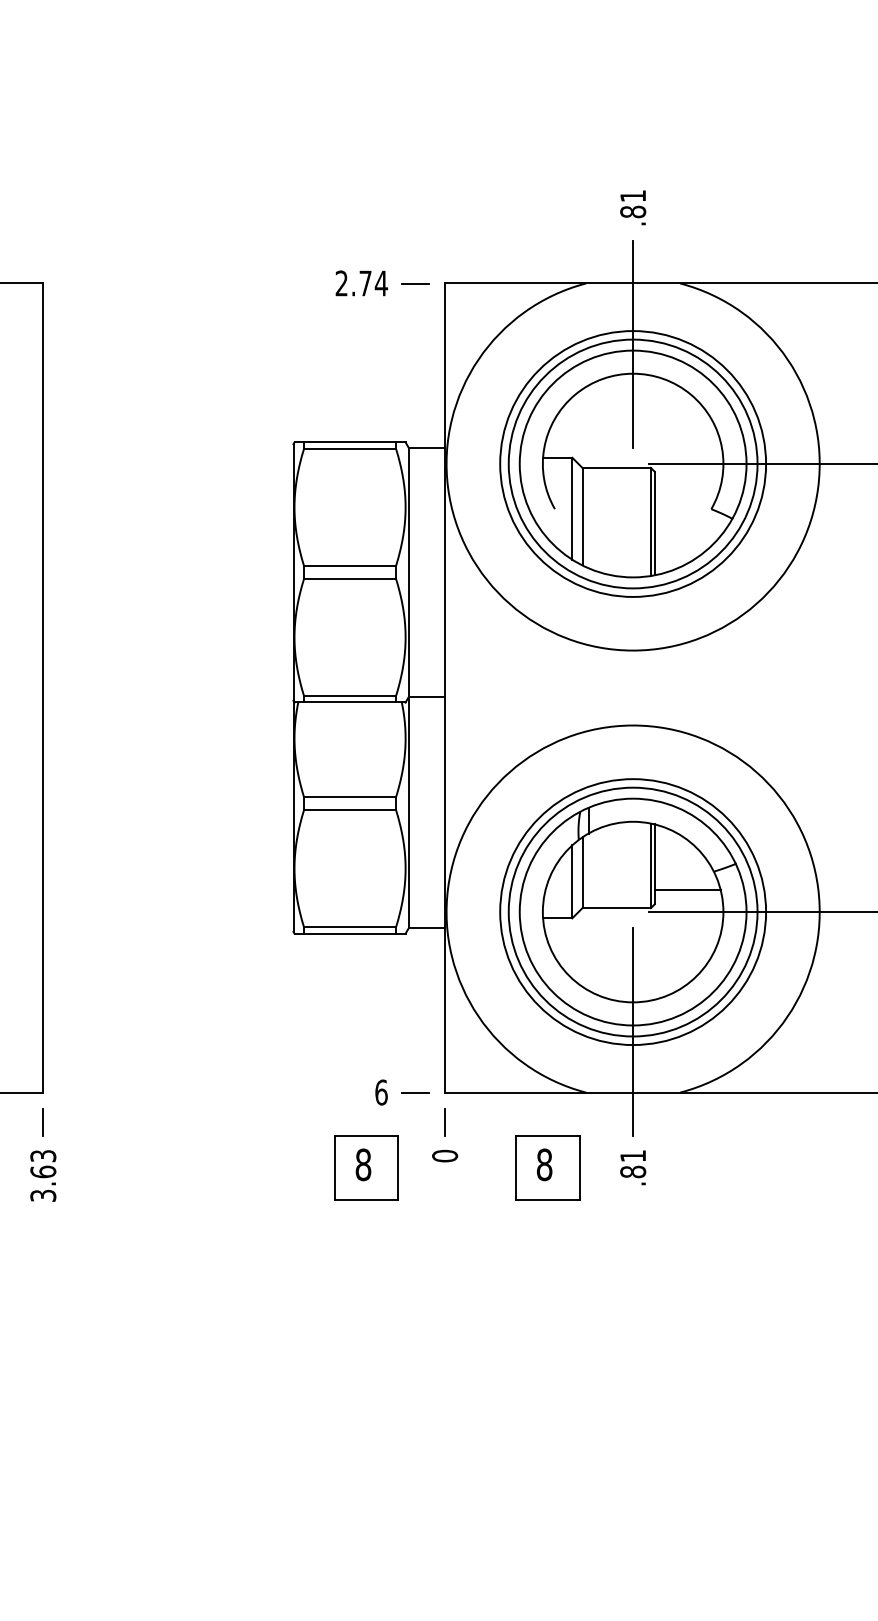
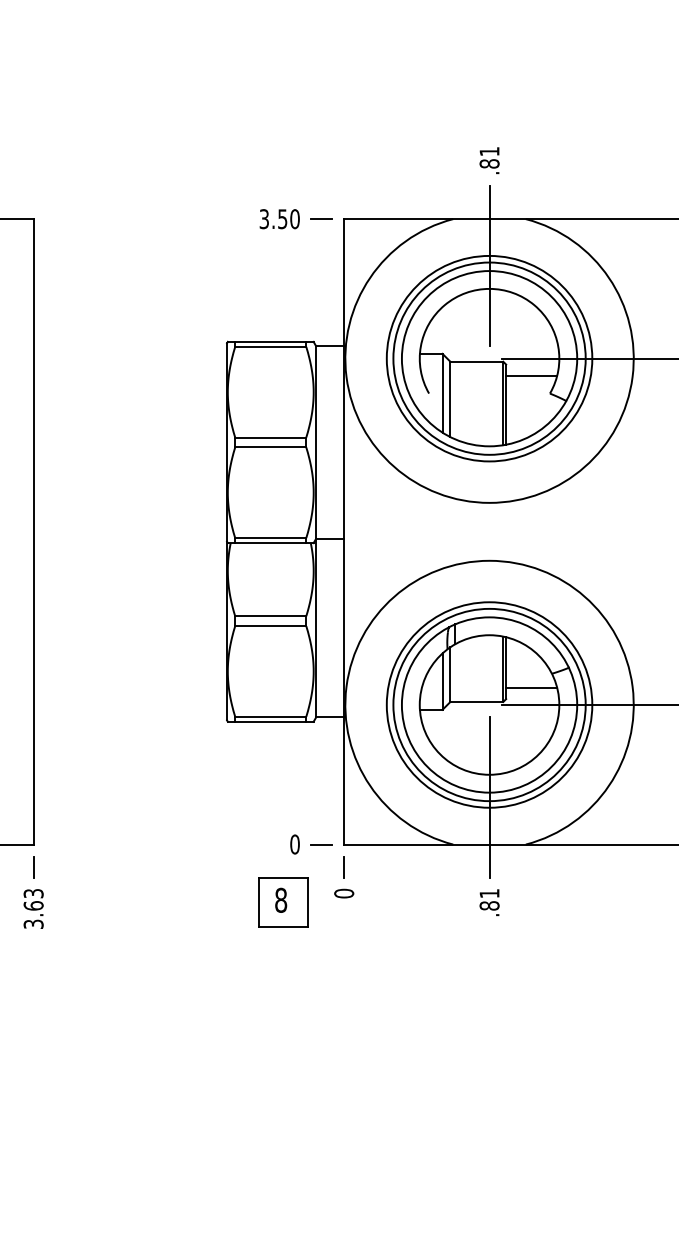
text: (361, 283) -> (279, 219), 2.74 -> 3.50
line: (687, 485) -> (531, 375), added
text: (380, 1092) -> (294, 844), 6 -> 0
part: (547, 1167) -> (423, 902), removed

